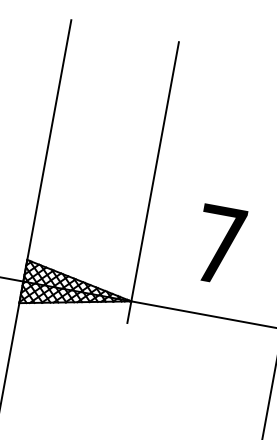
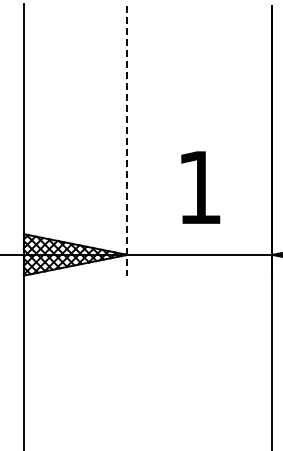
line: (153, 183) -> (127, 141), solid -> dashed
text: (219, 244) -> (199, 187), 7 -> 1

